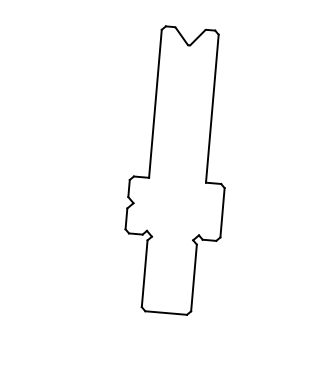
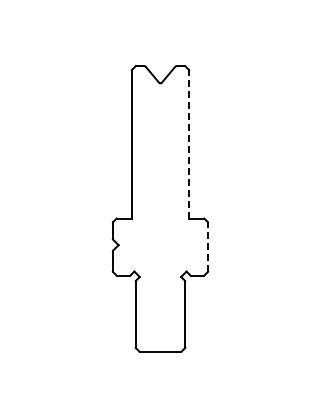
line: (212, 107) -> (189, 143), solid -> dashed
line: (222, 213) -> (208, 247), solid -> dashed

